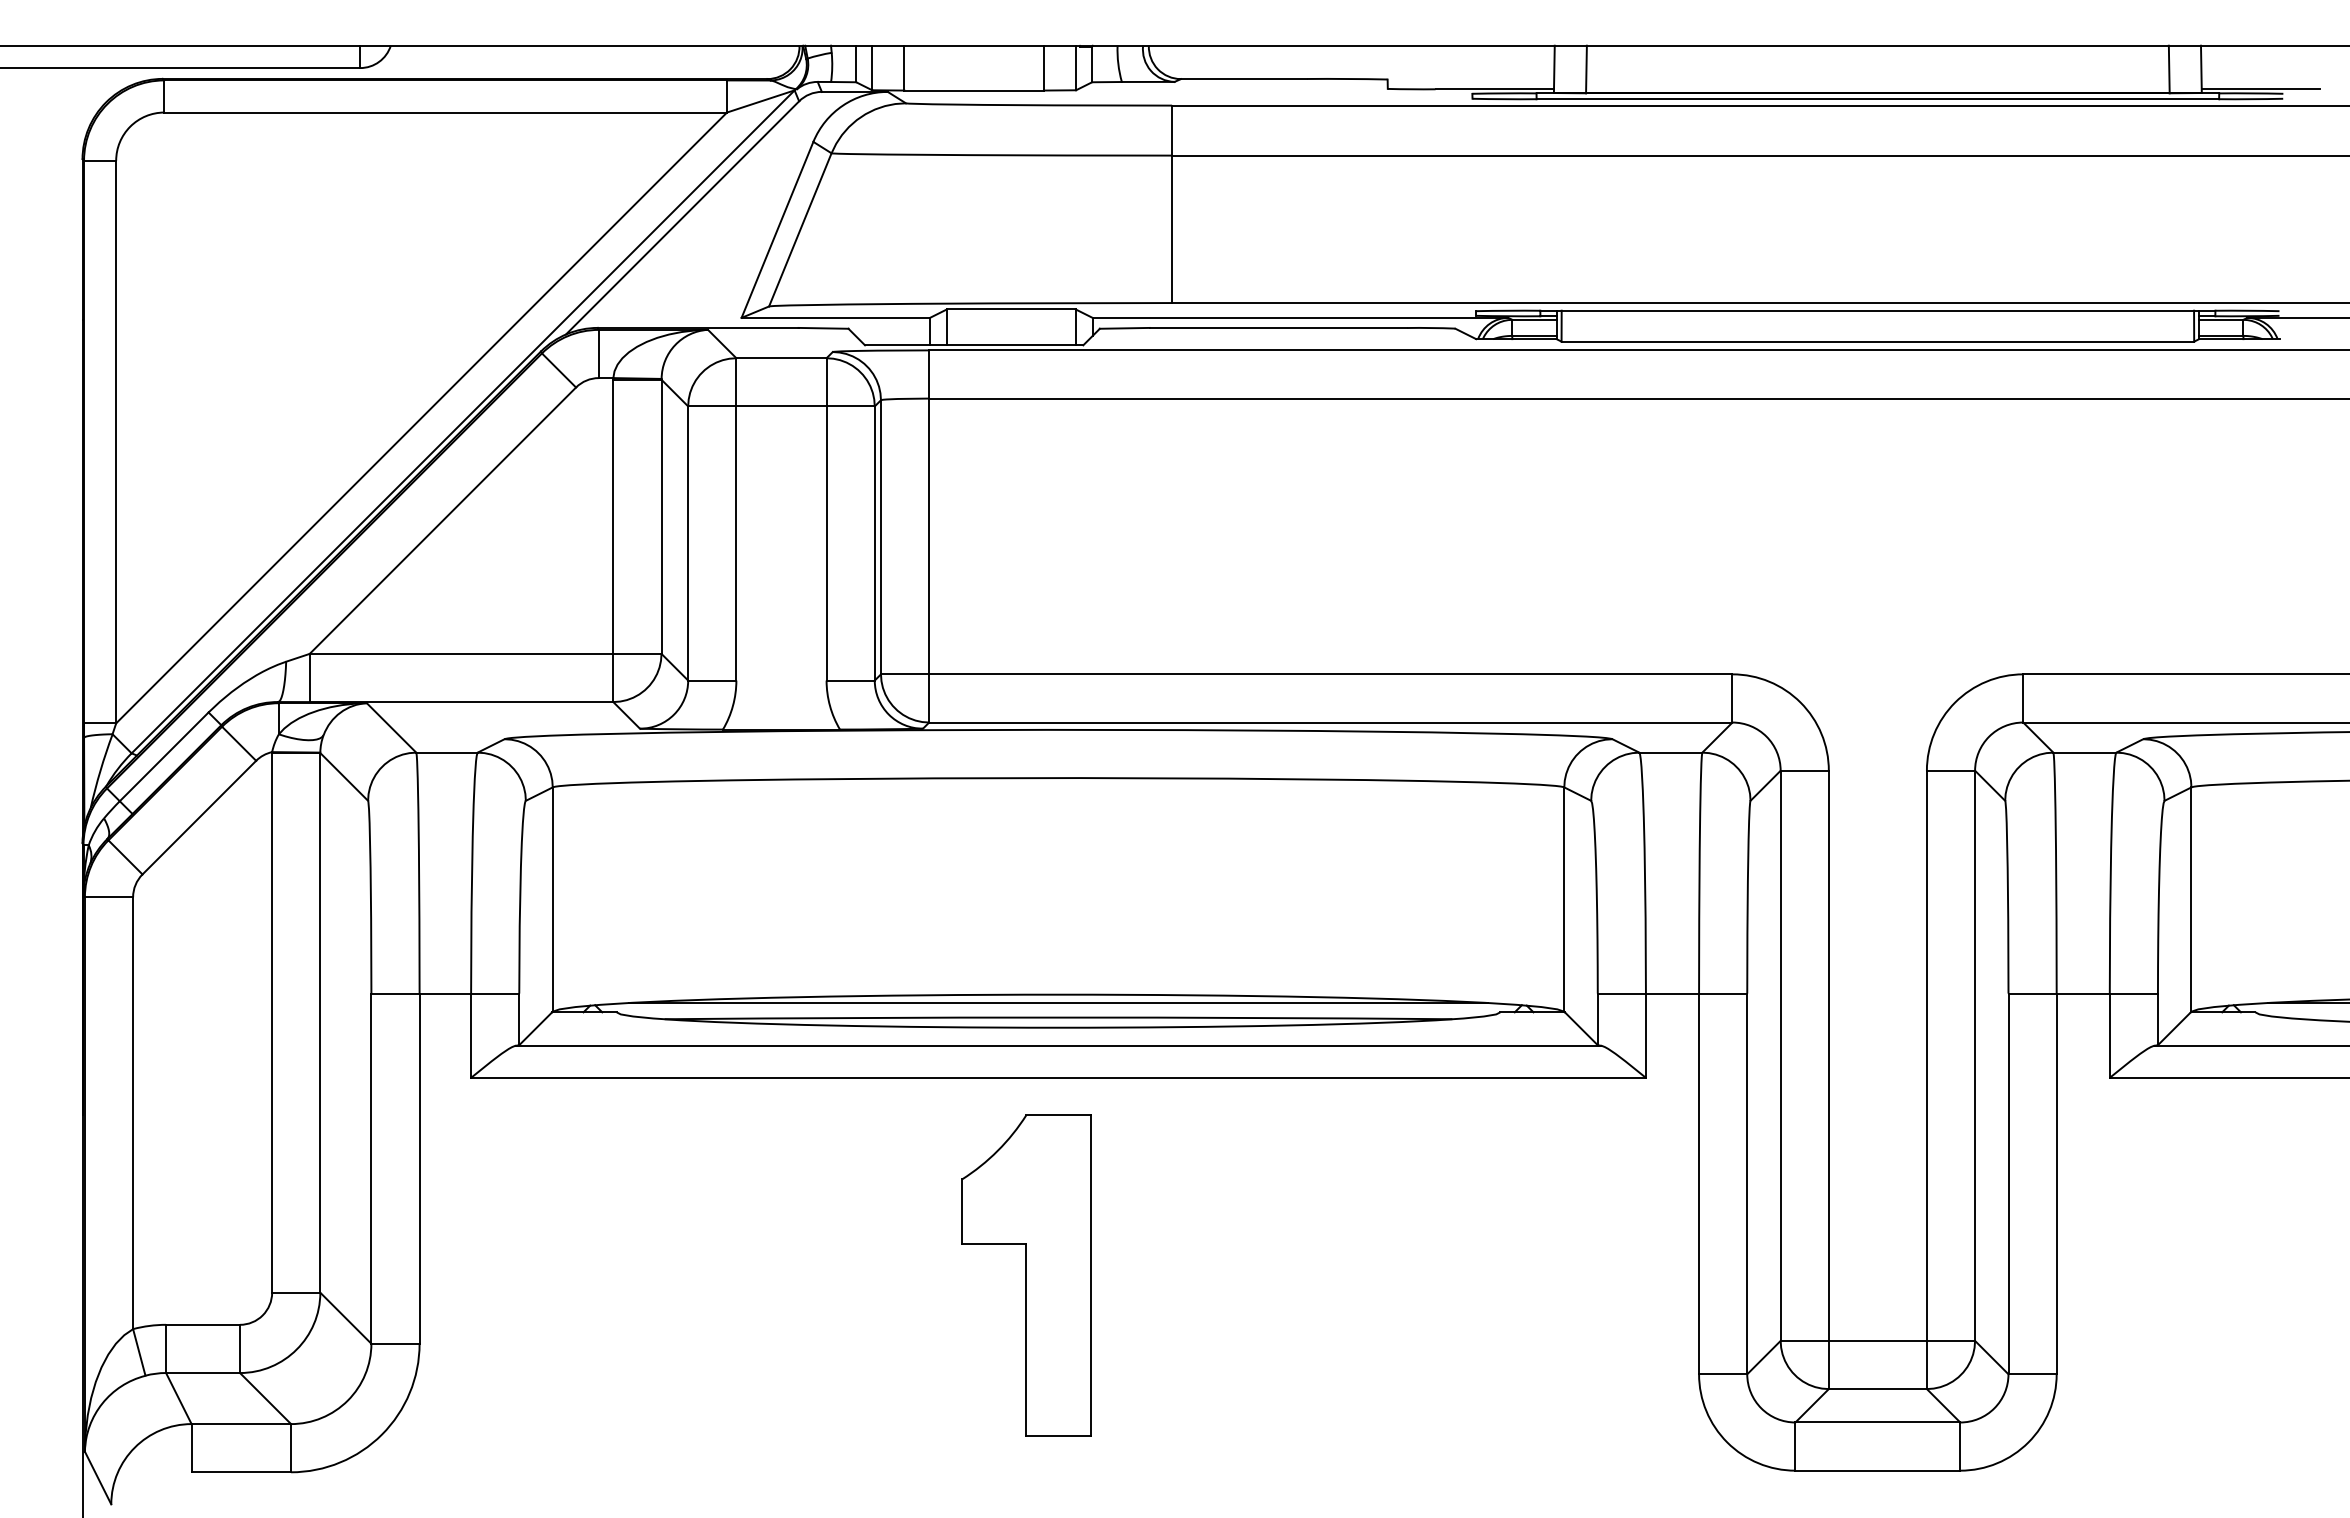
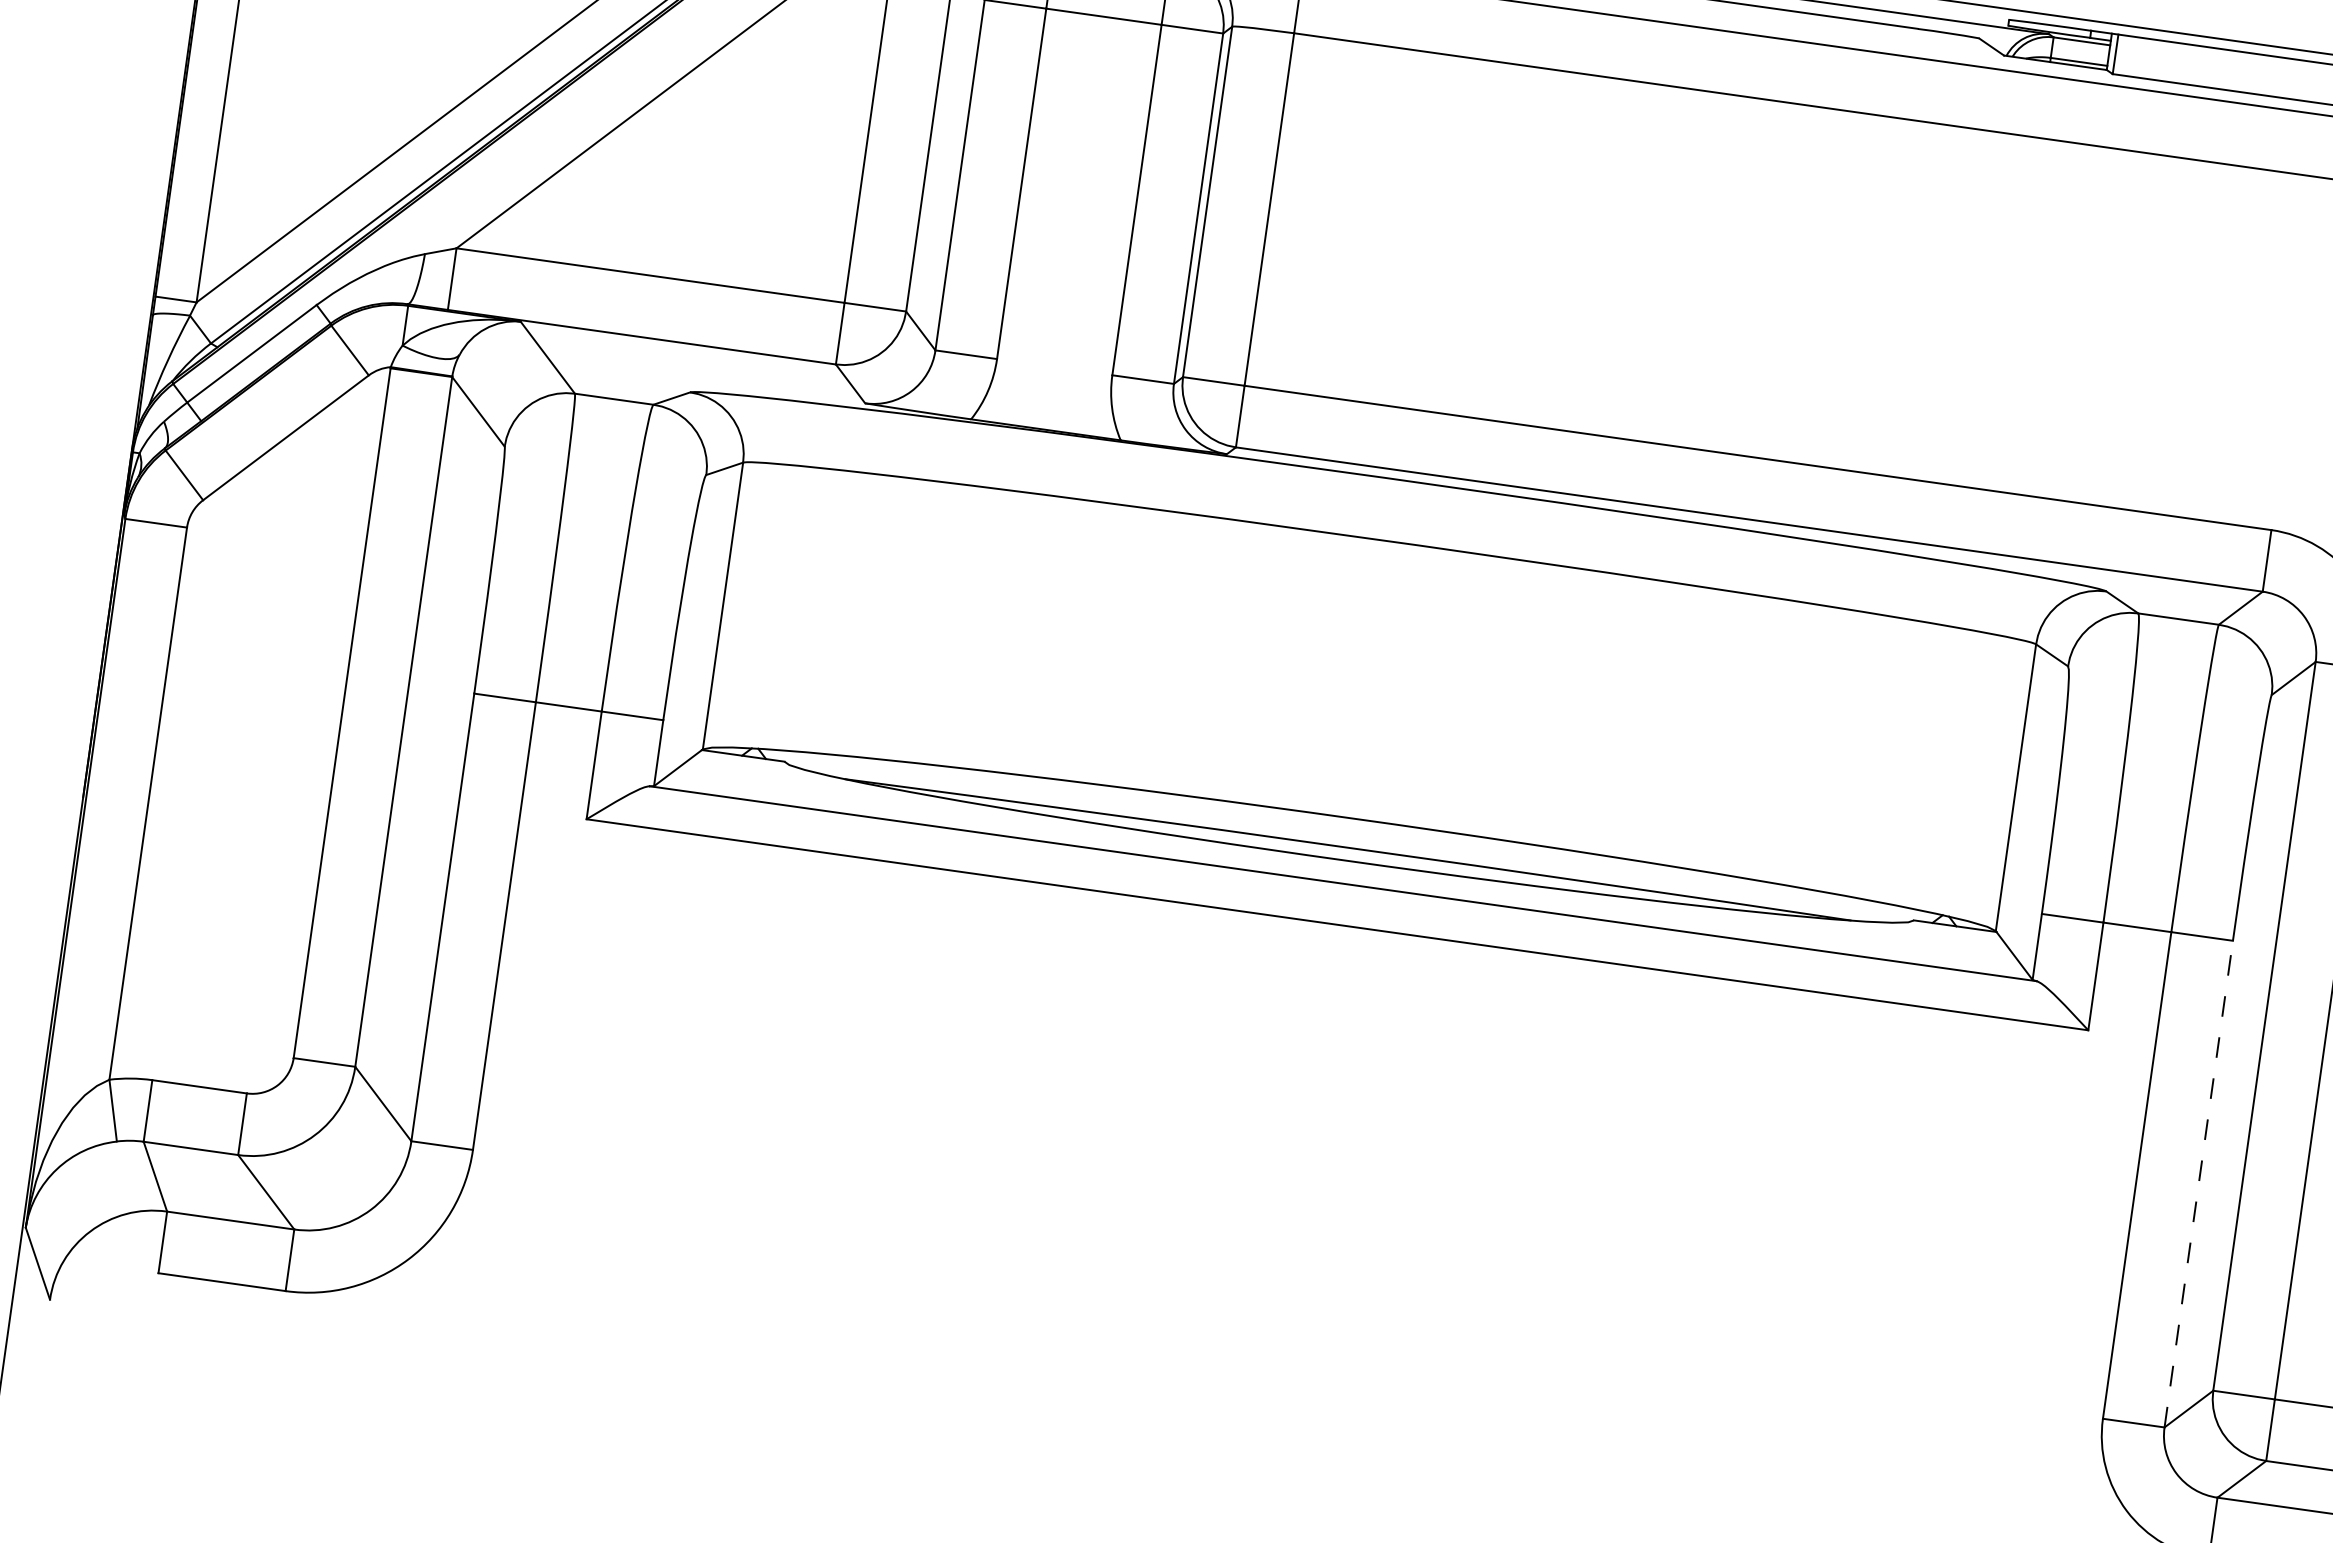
line: (1058, 1002) -> (1350, 828), removed
line: (1747, 1183) -> (2199, 1183), solid -> dashed
part: (1026, 1275) -> (1261, 1171), removed

